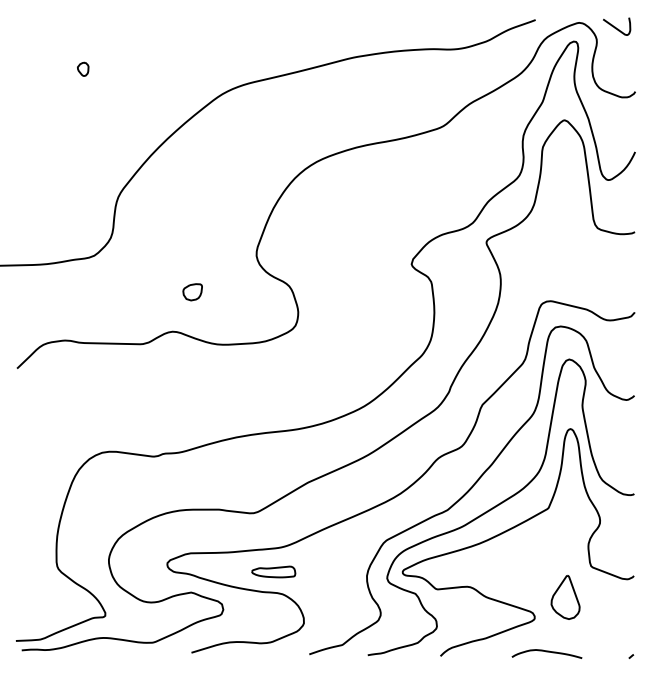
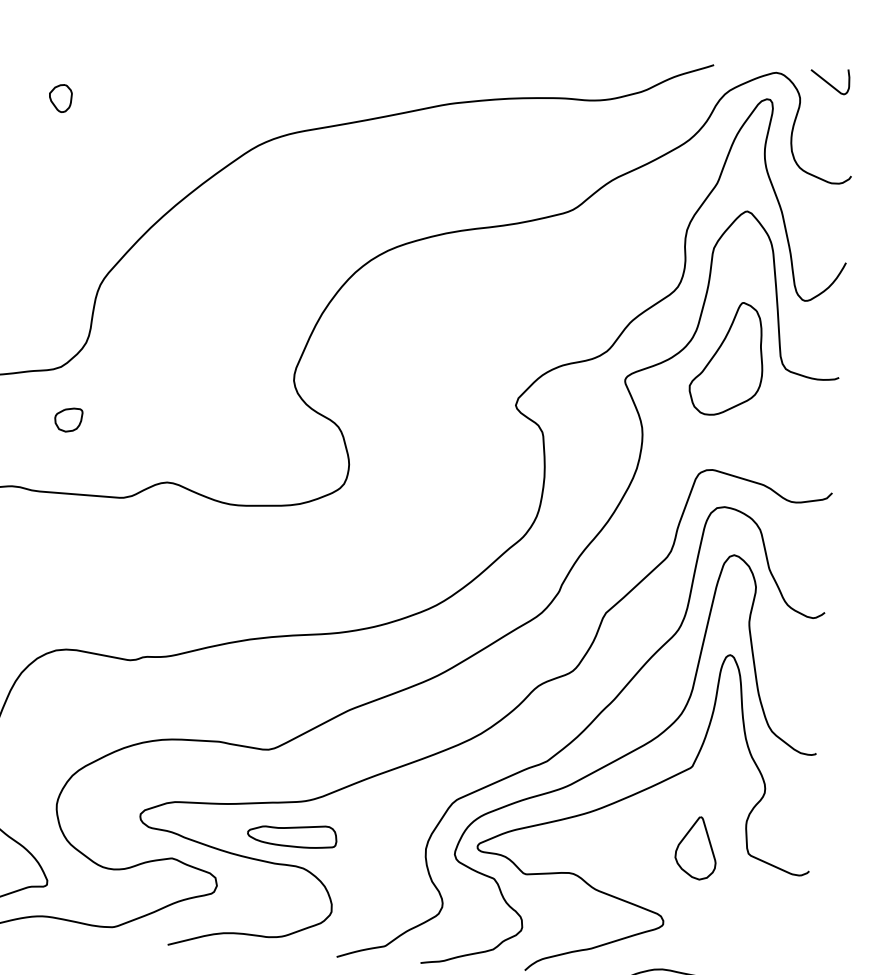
part: (82, 69) -> (59, 98), size x1.43
part: (556, 223) -> (727, 358), added
part: (192, 292) -> (68, 420), moved
part: (273, 571) -> (292, 835), size x1.43
part: (565, 597) -> (696, 848), moved

